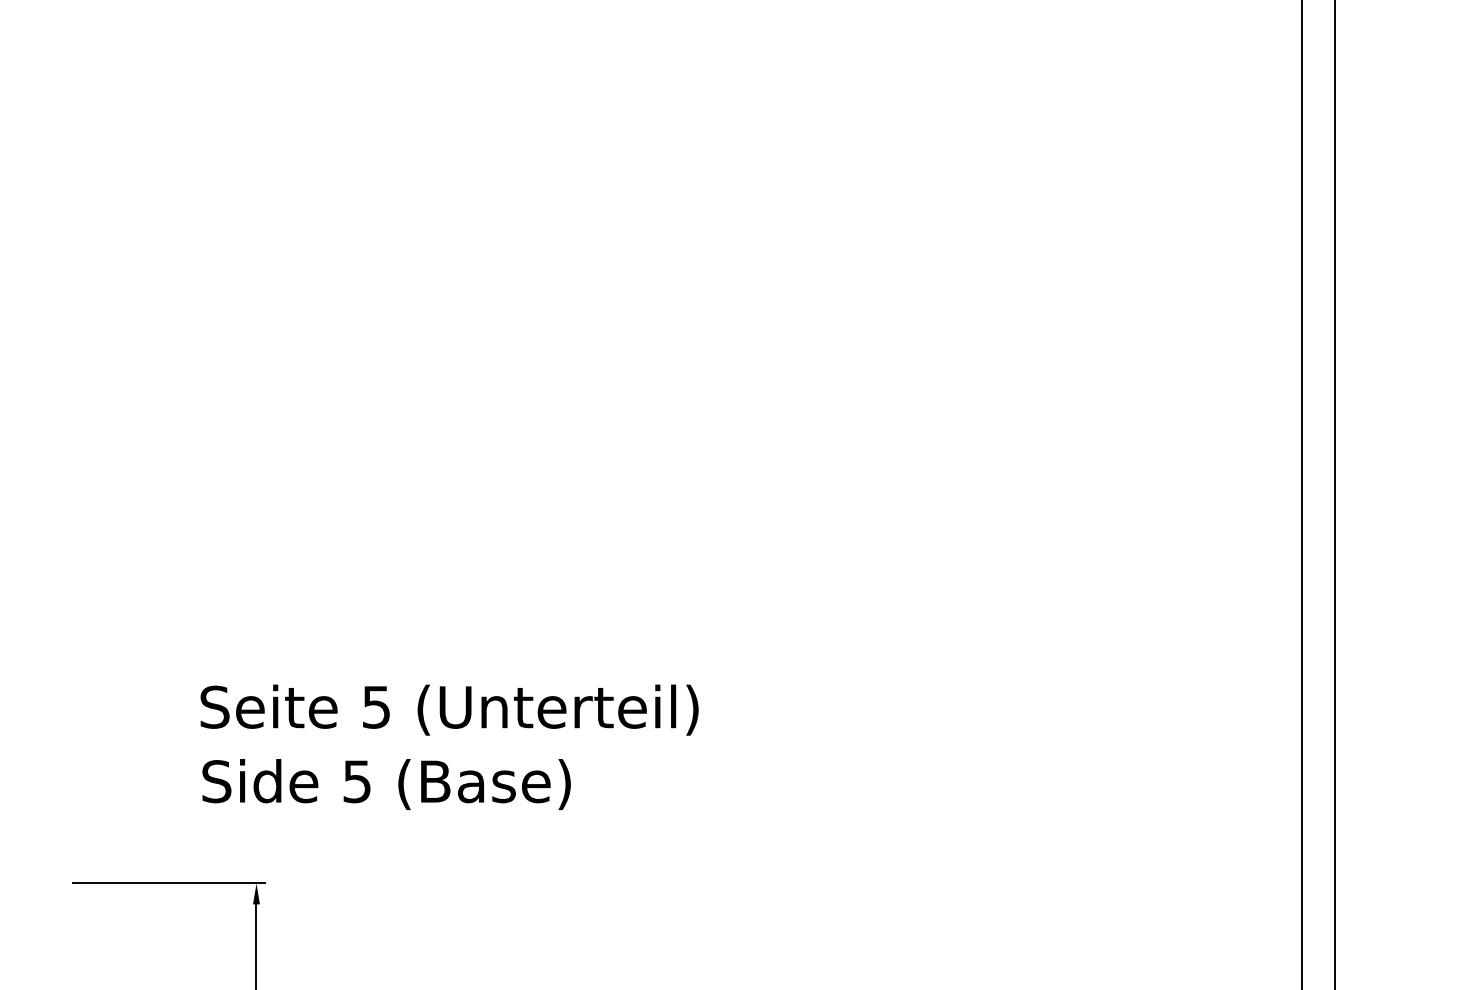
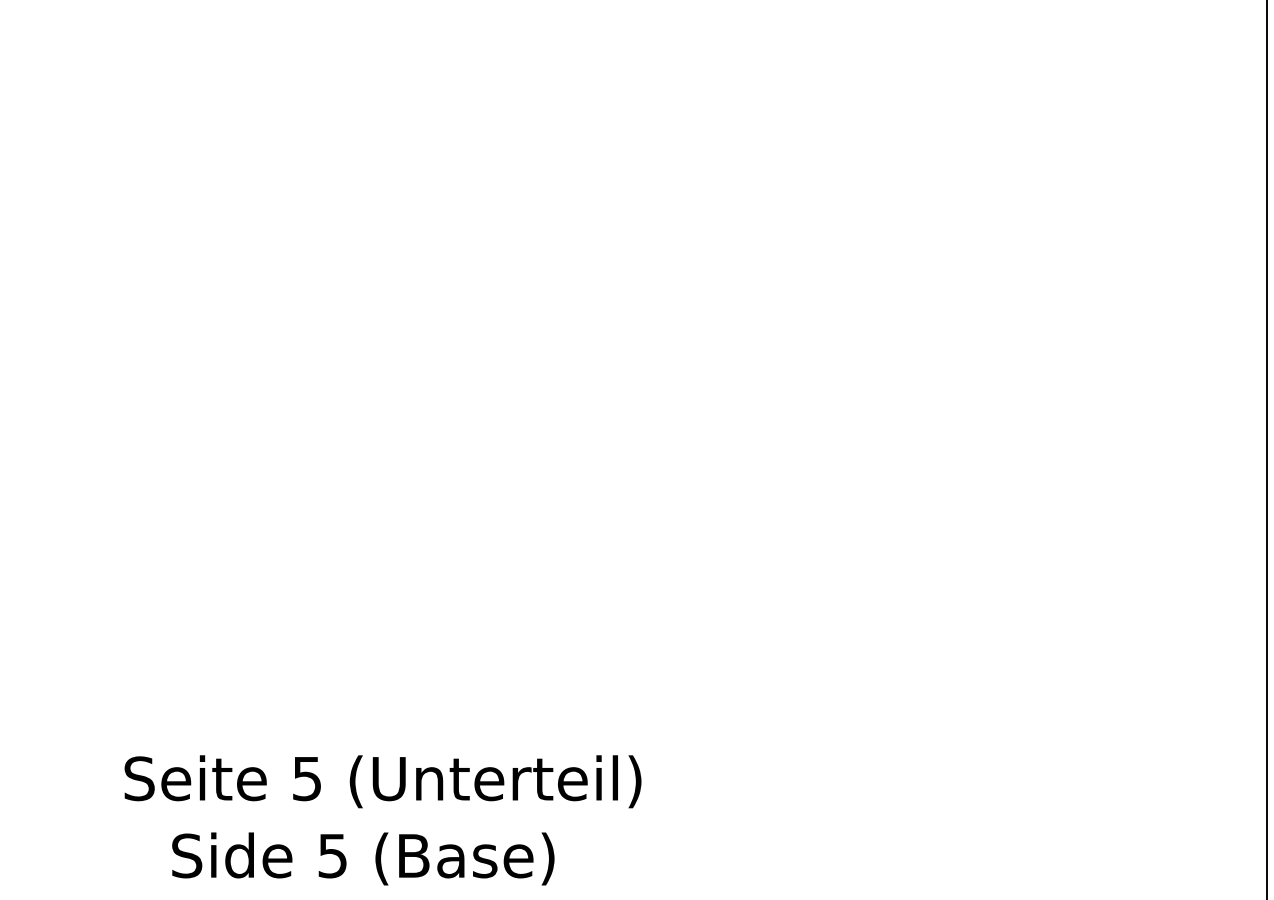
text: (386, 784) -> (363, 858), moved

